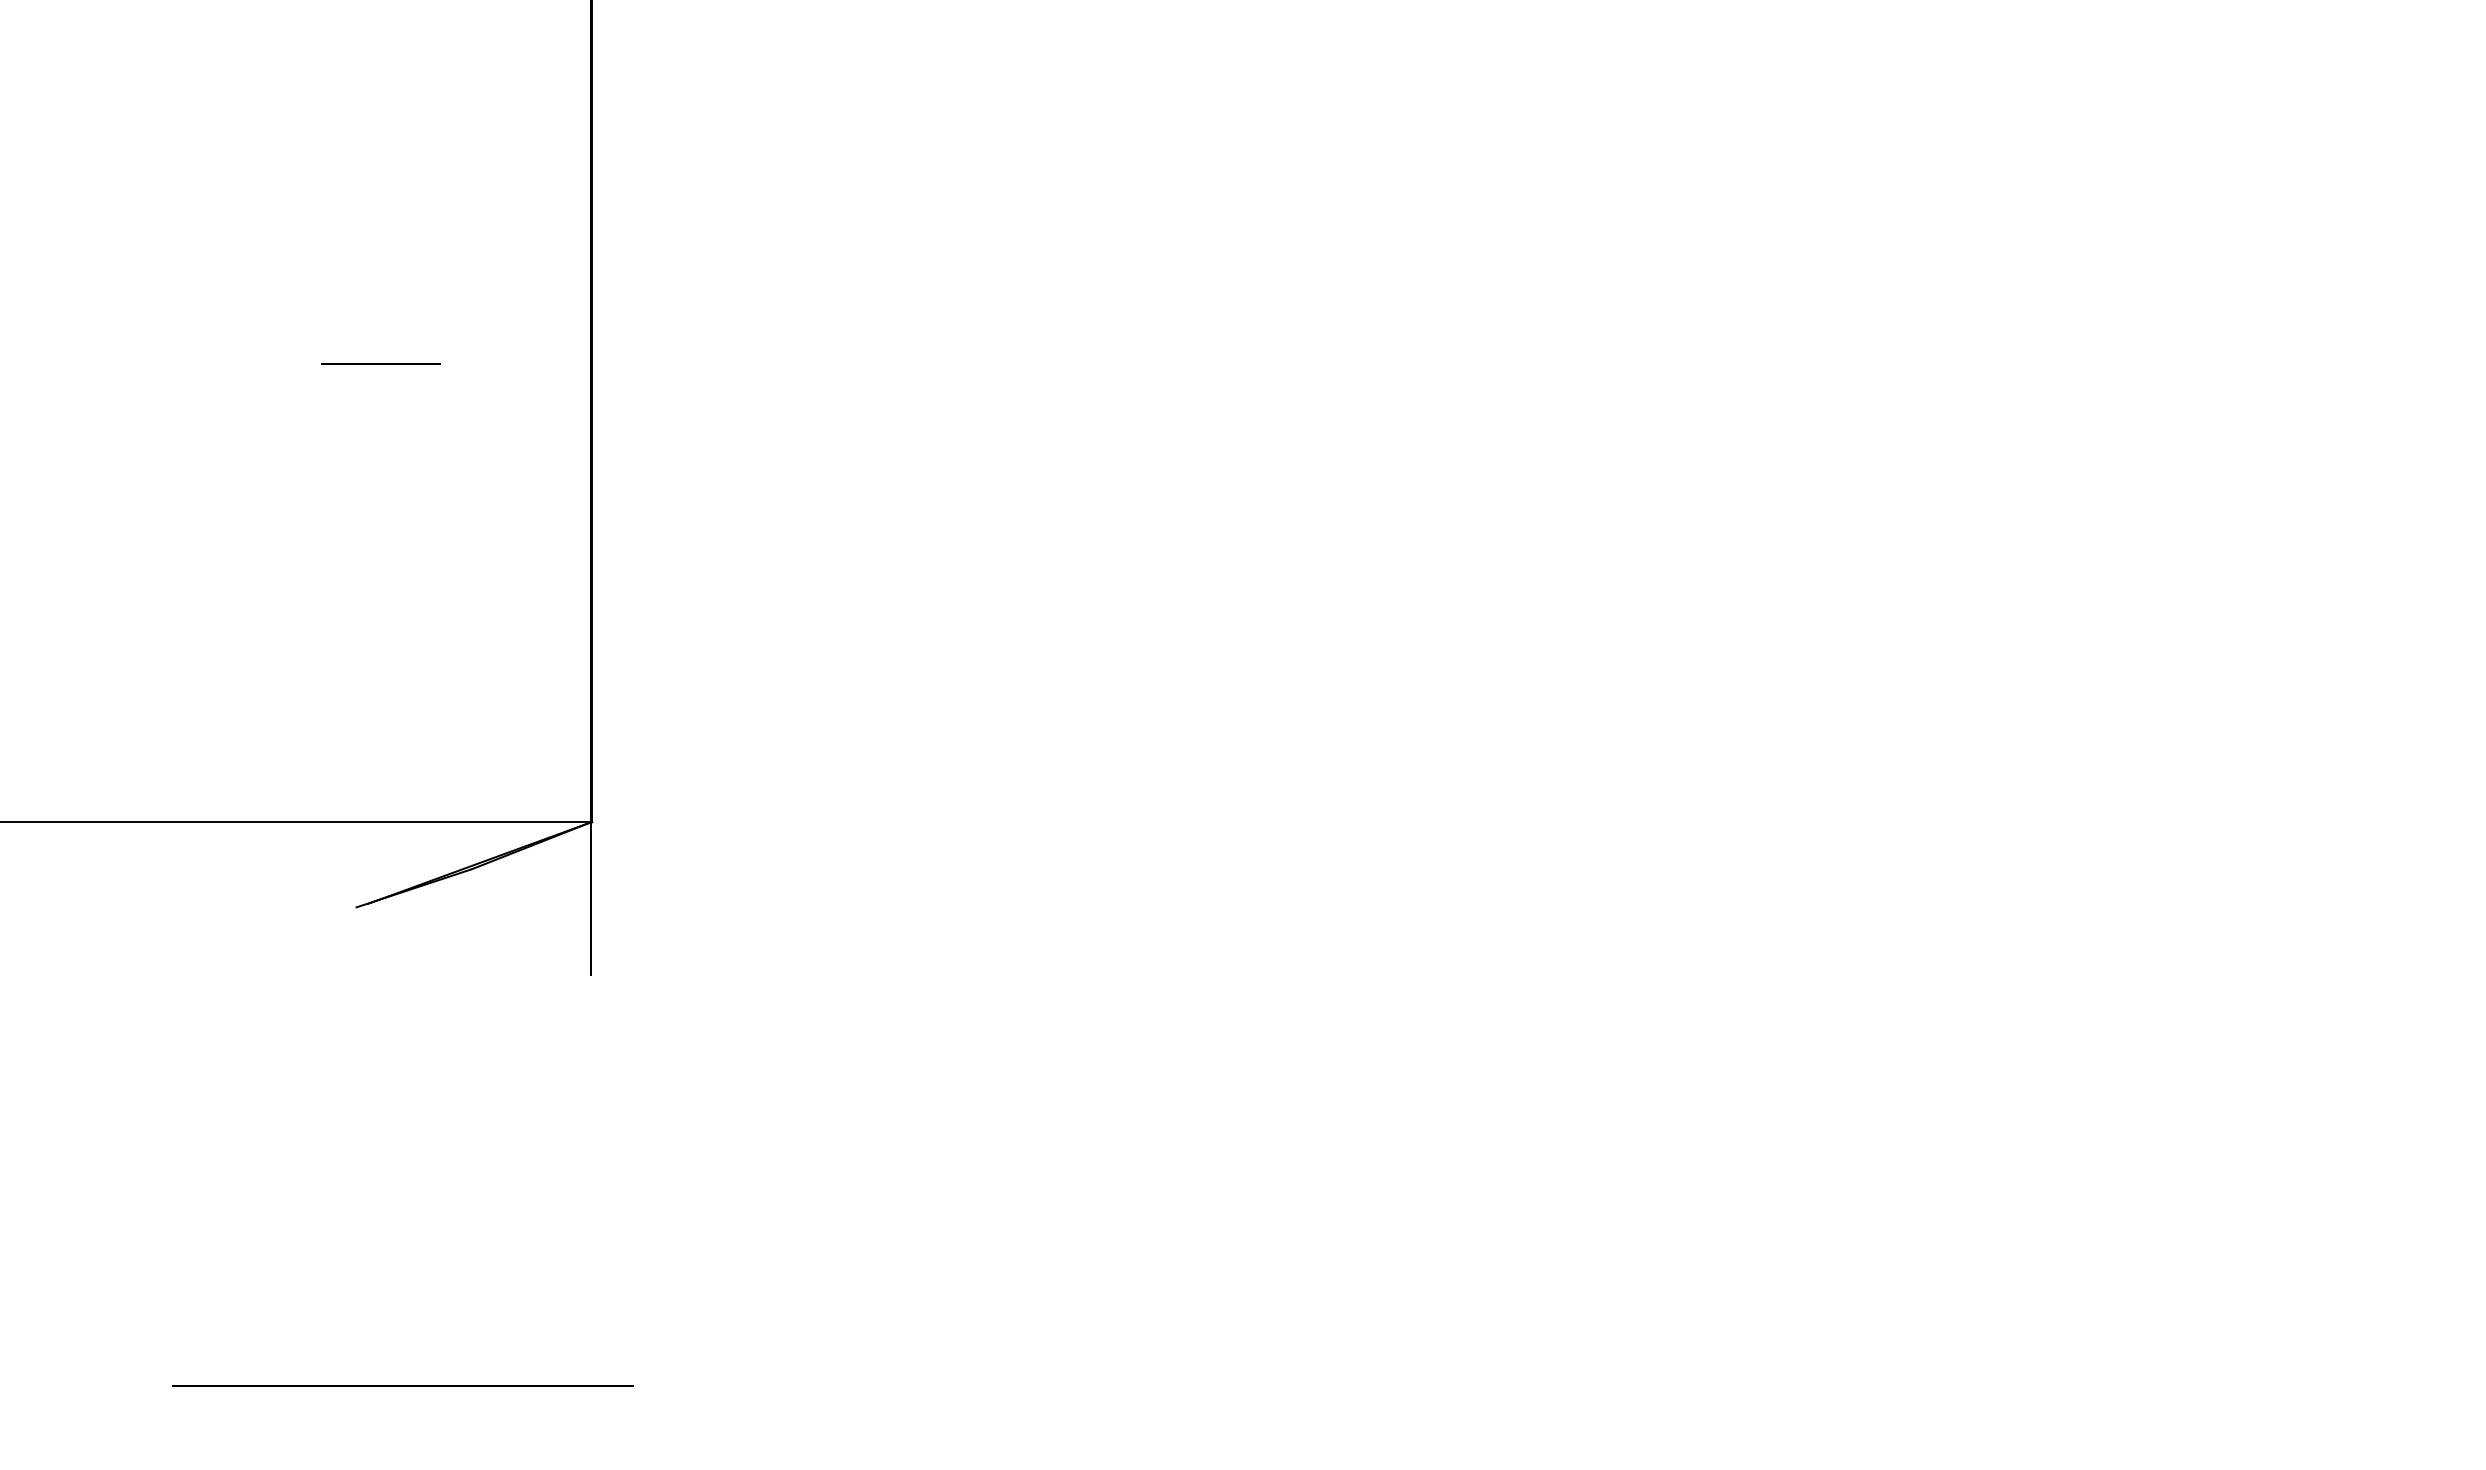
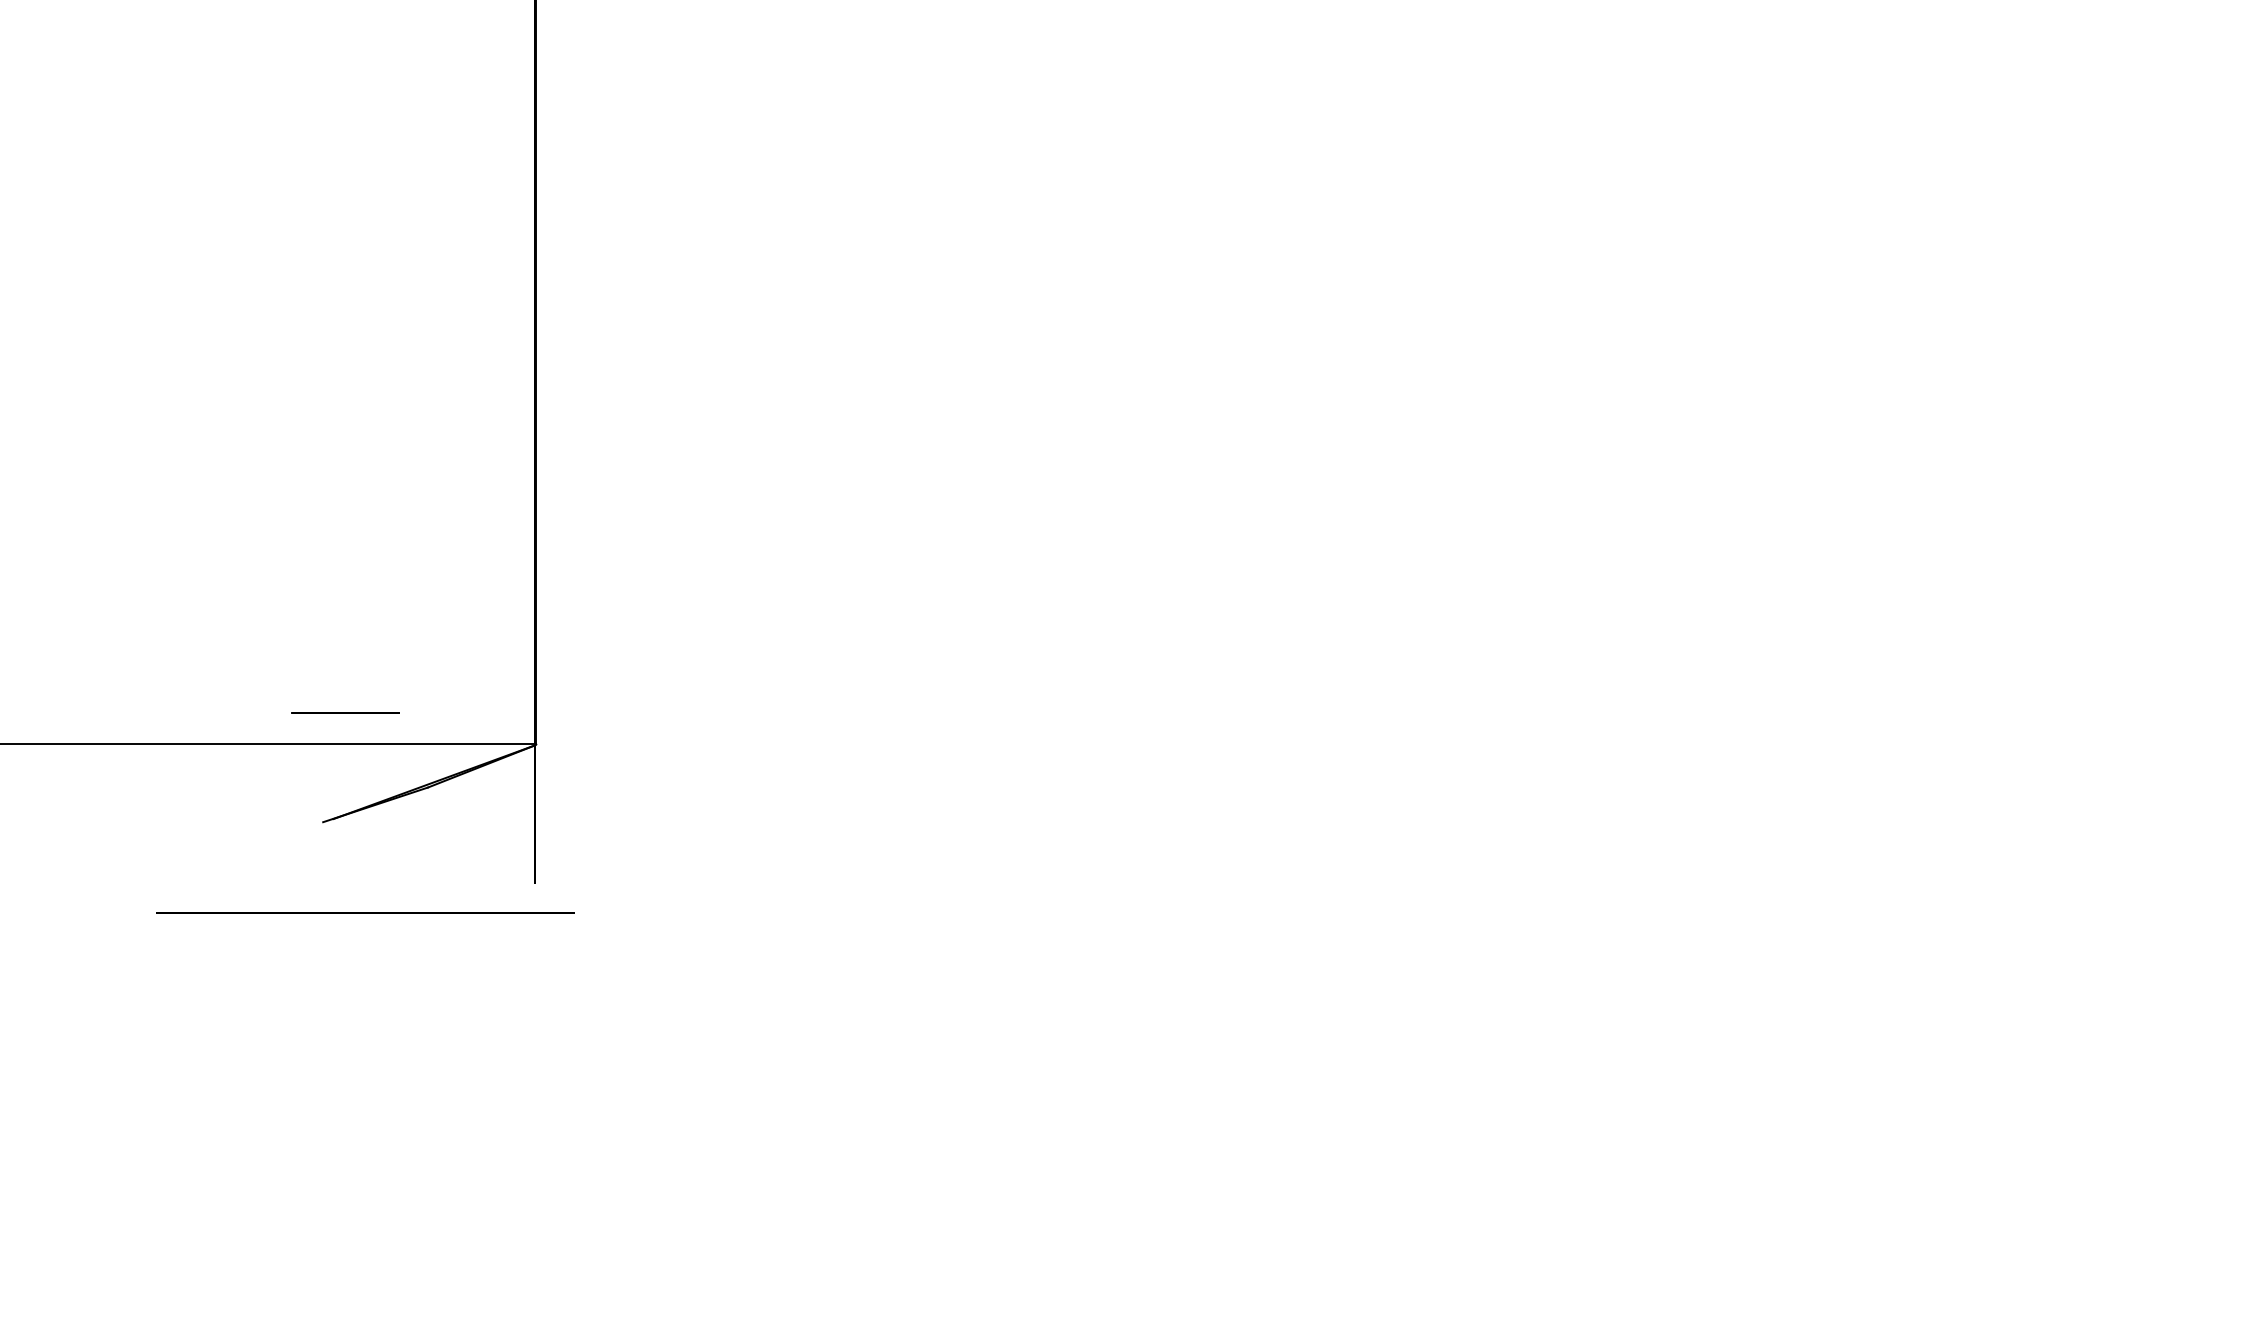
line: (380, 363) -> (344, 712), moved
line: (402, 1385) -> (364, 912), moved

